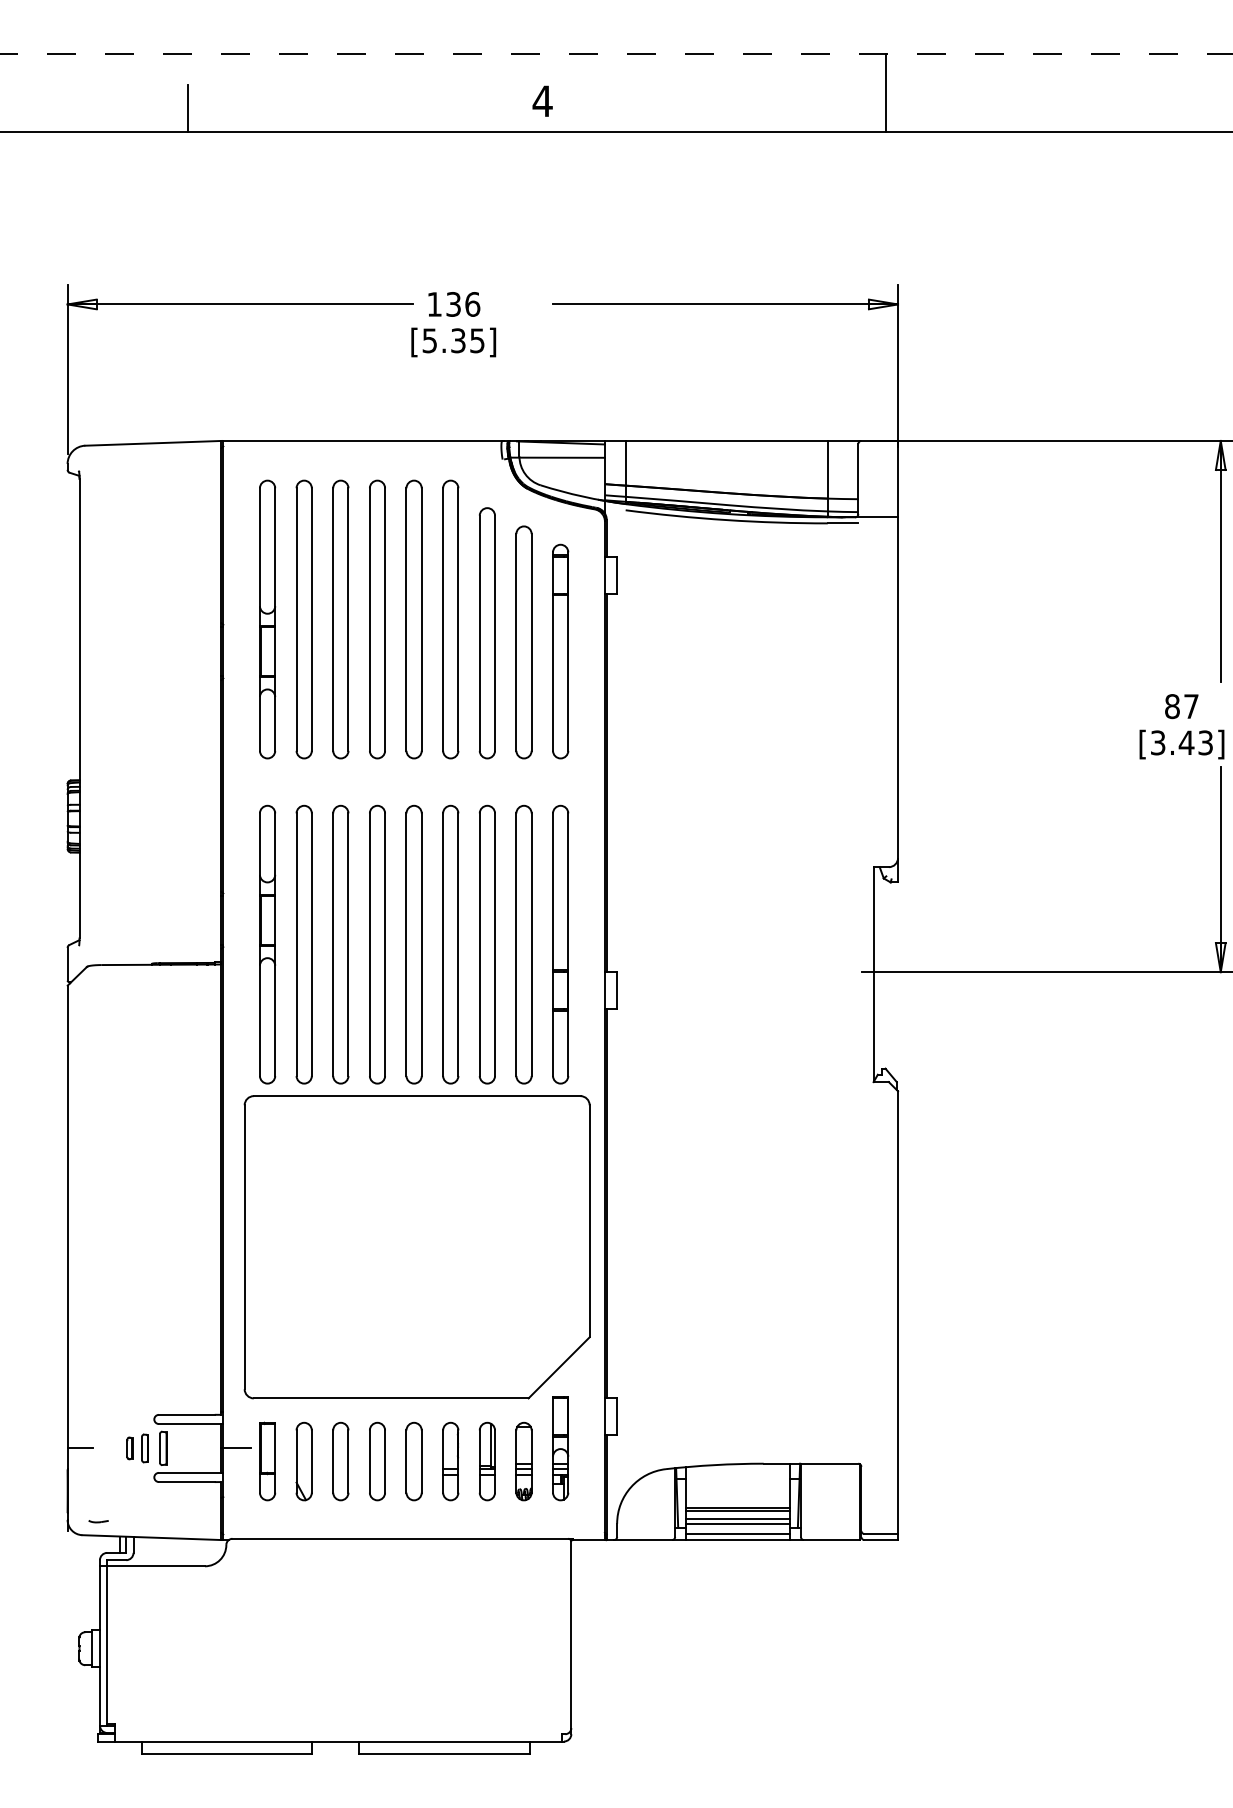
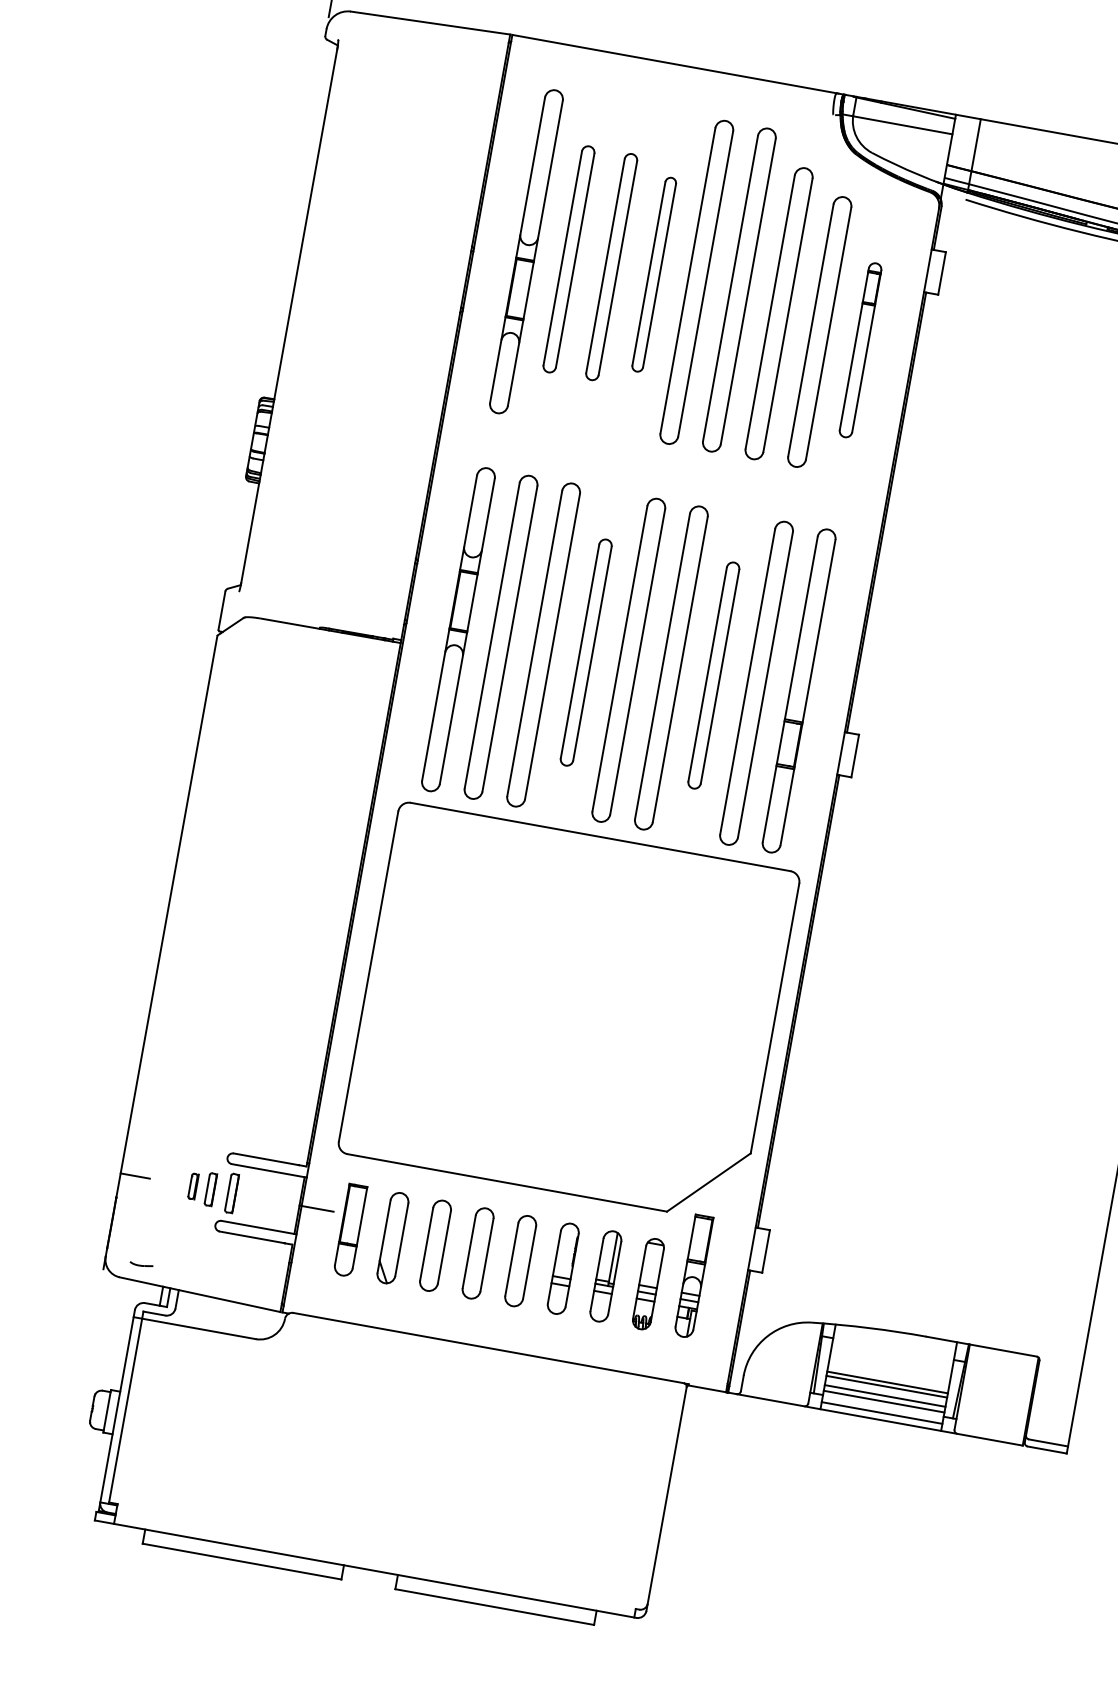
part: (303, 619) -> (568, 259), size x0.7
part: (340, 619) -> (611, 266), size x0.7
part: (377, 619) -> (654, 274), size x0.6
part: (560, 651) -> (860, 350), size x0.7
part: (377, 944) -> (586, 652), size x0.7
part: (486, 944) -> (712, 675), size x0.7

